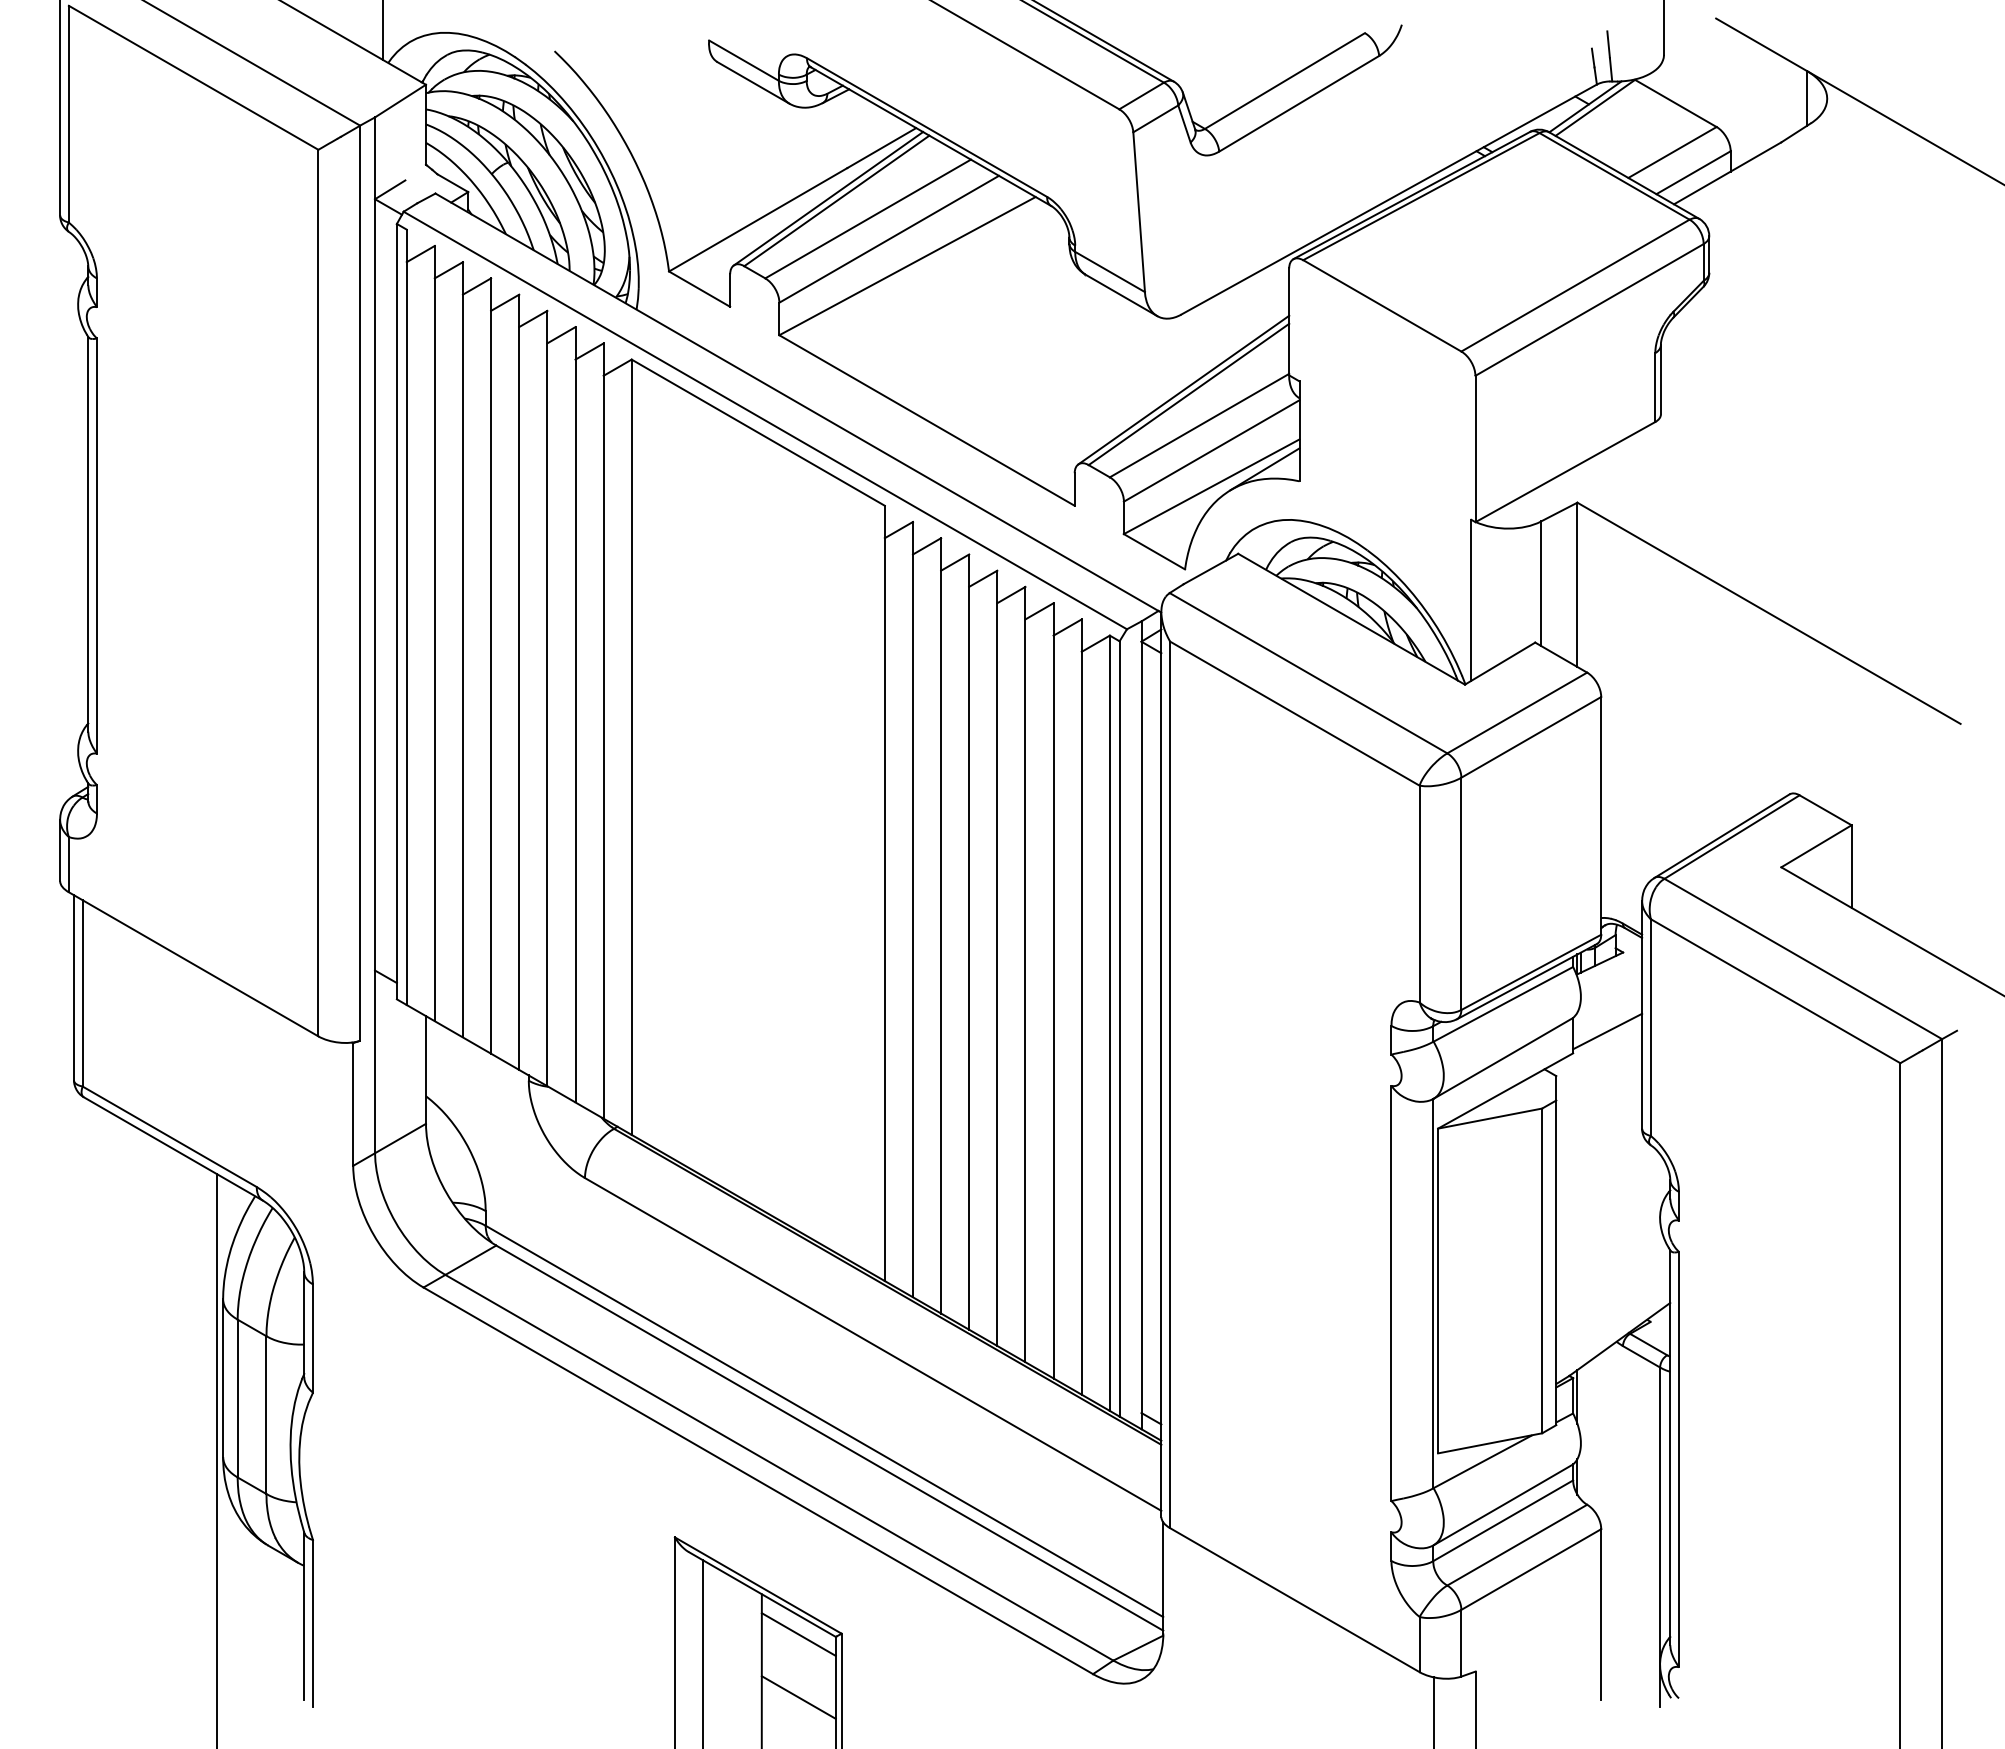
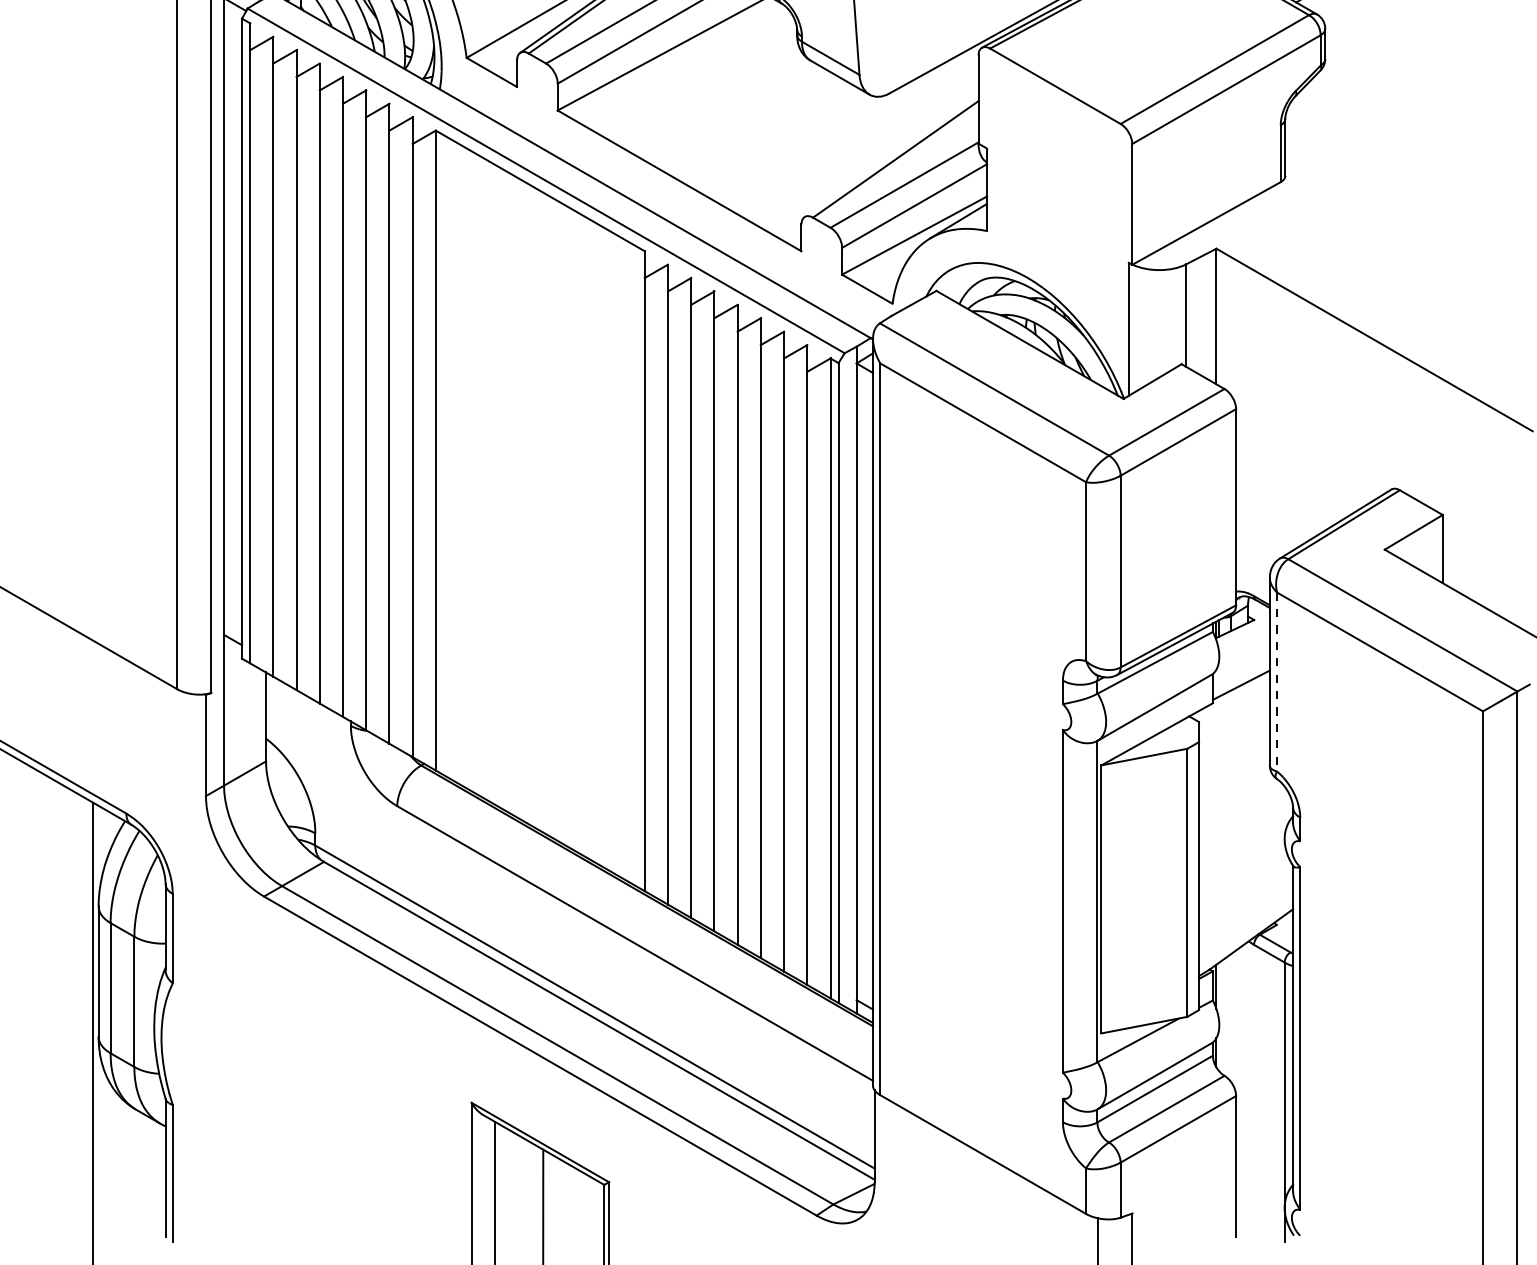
line: (1183, 389) -> (891, 155), removed
line: (1650, 1028) -> (1276, 682), solid -> dashed
line: (798, 1634) -> (573, 1182), removed
line: (798, 1697) -> (573, 1234), removed

